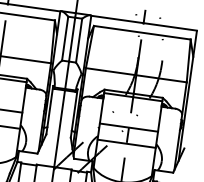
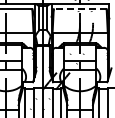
line: (141, 32) -> (79, 9), solid -> dashed

